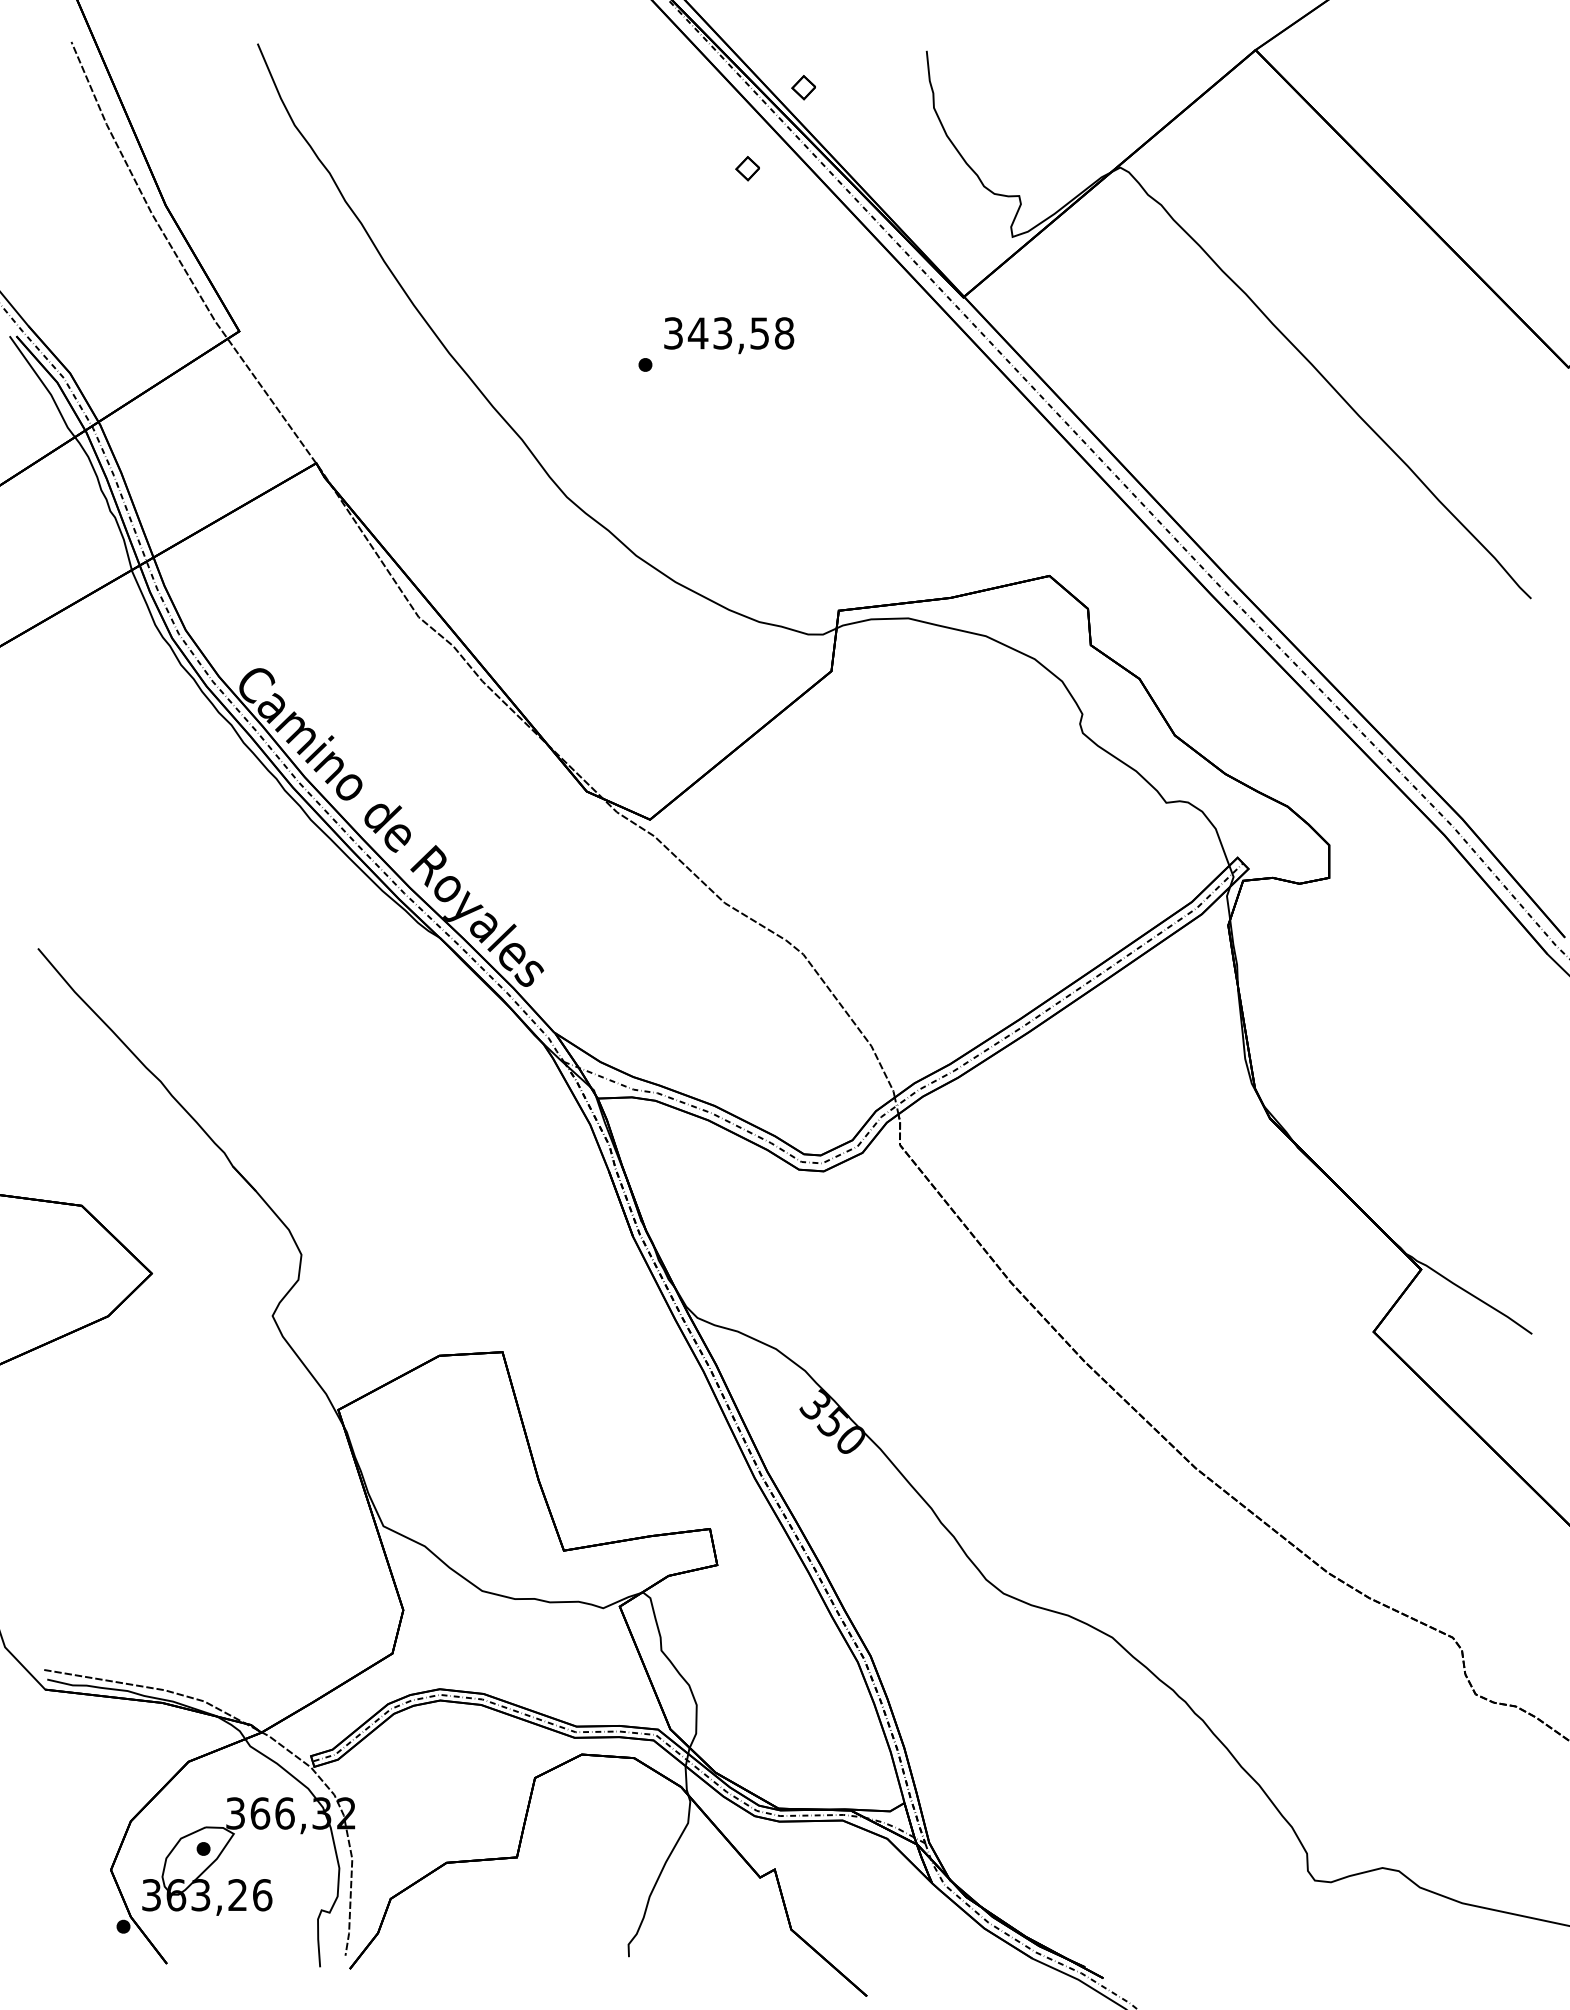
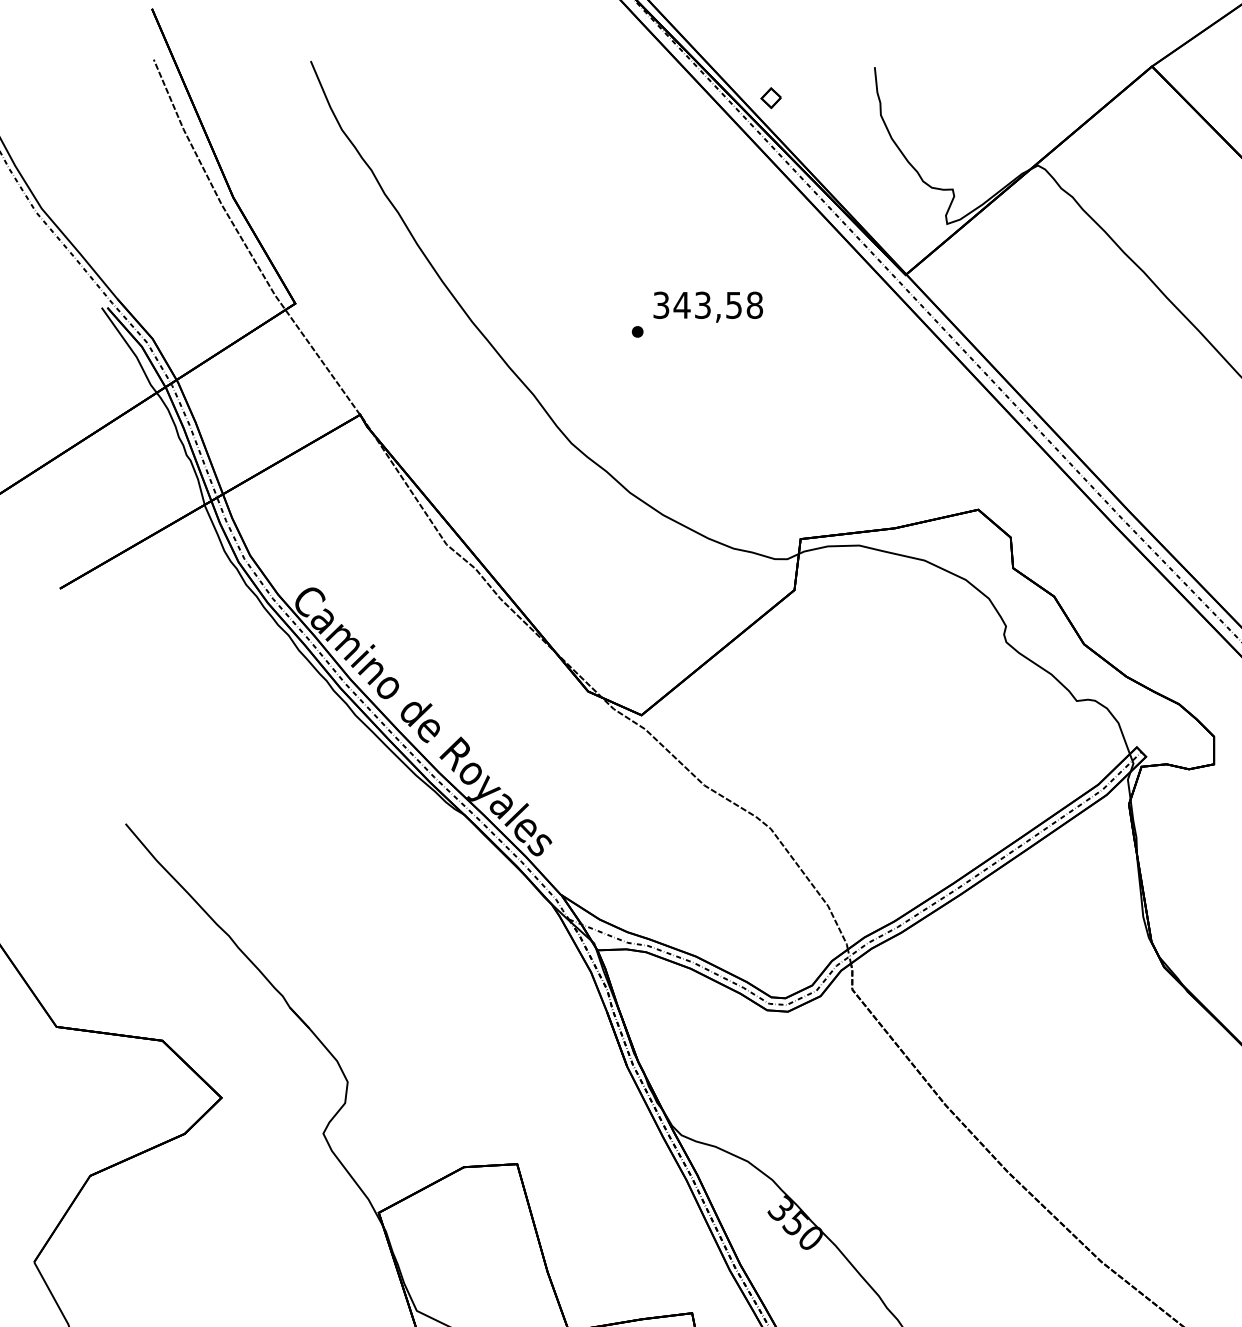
part: (747, 168) -> (723, 166), removed

